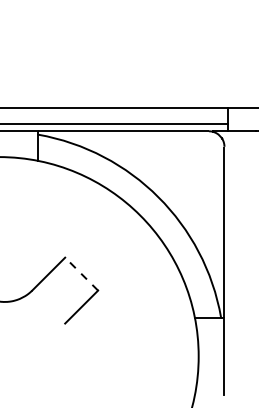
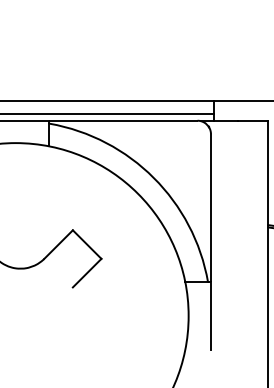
line: (80, 274) -> (86, 244), dashed -> solid

